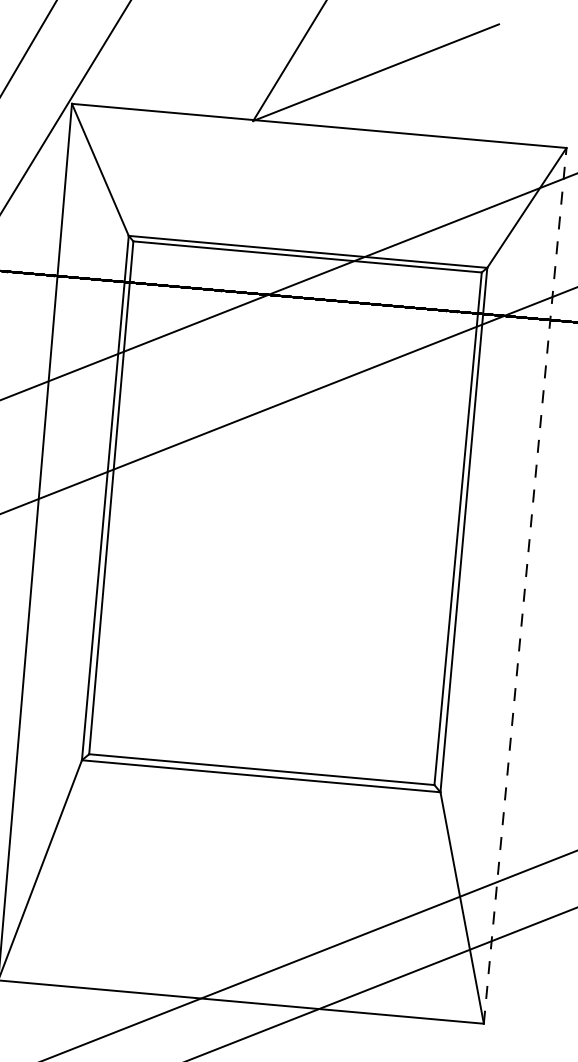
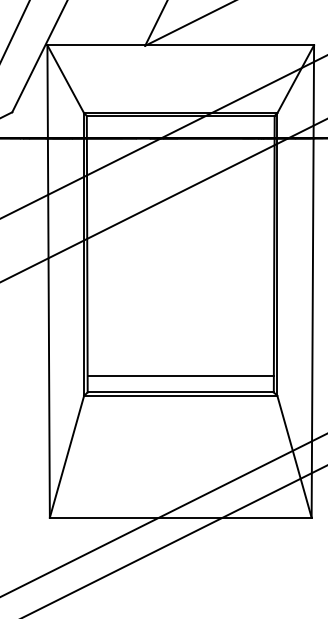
line: (524, 583) -> (312, 280), dashed -> solid
line: (264, 738) -> (180, 375), added

